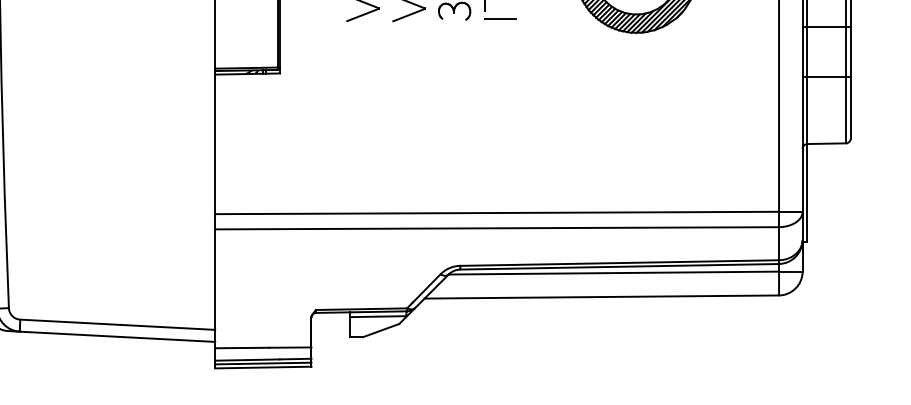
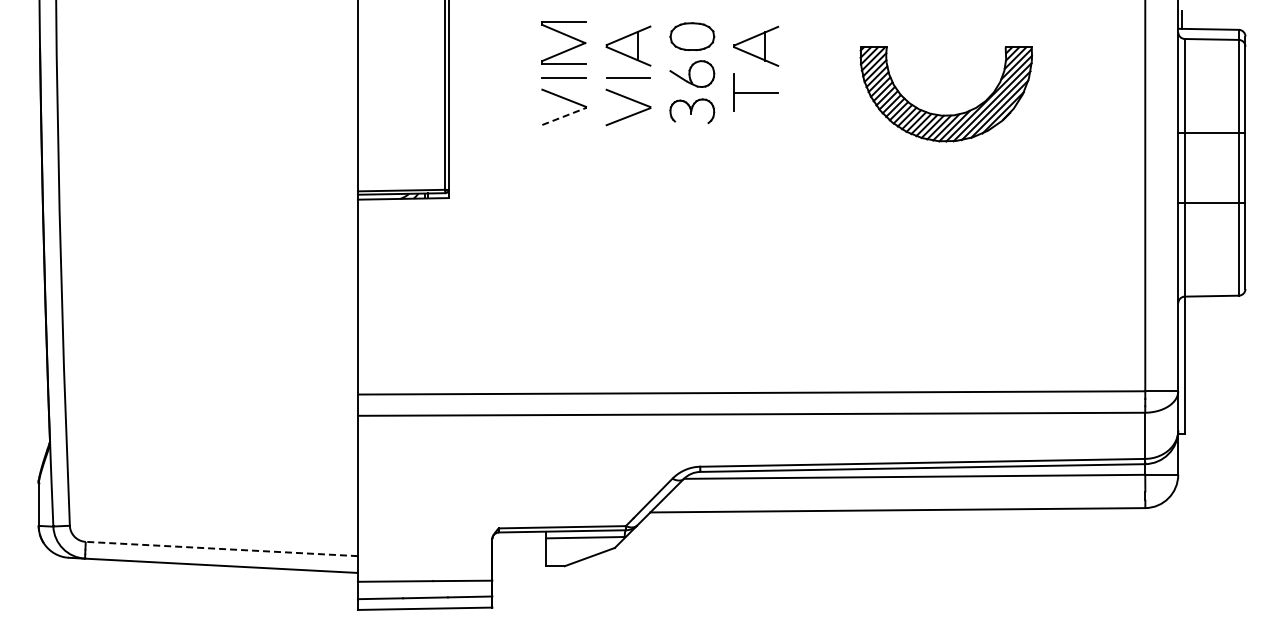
line: (363, 15) -> (564, 116), solid -> dashed
line: (500, 19) -> (756, 122), removed
line: (117, 324) -> (221, 548), solid -> dashed
line: (262, 363) -> (424, 602), removed

